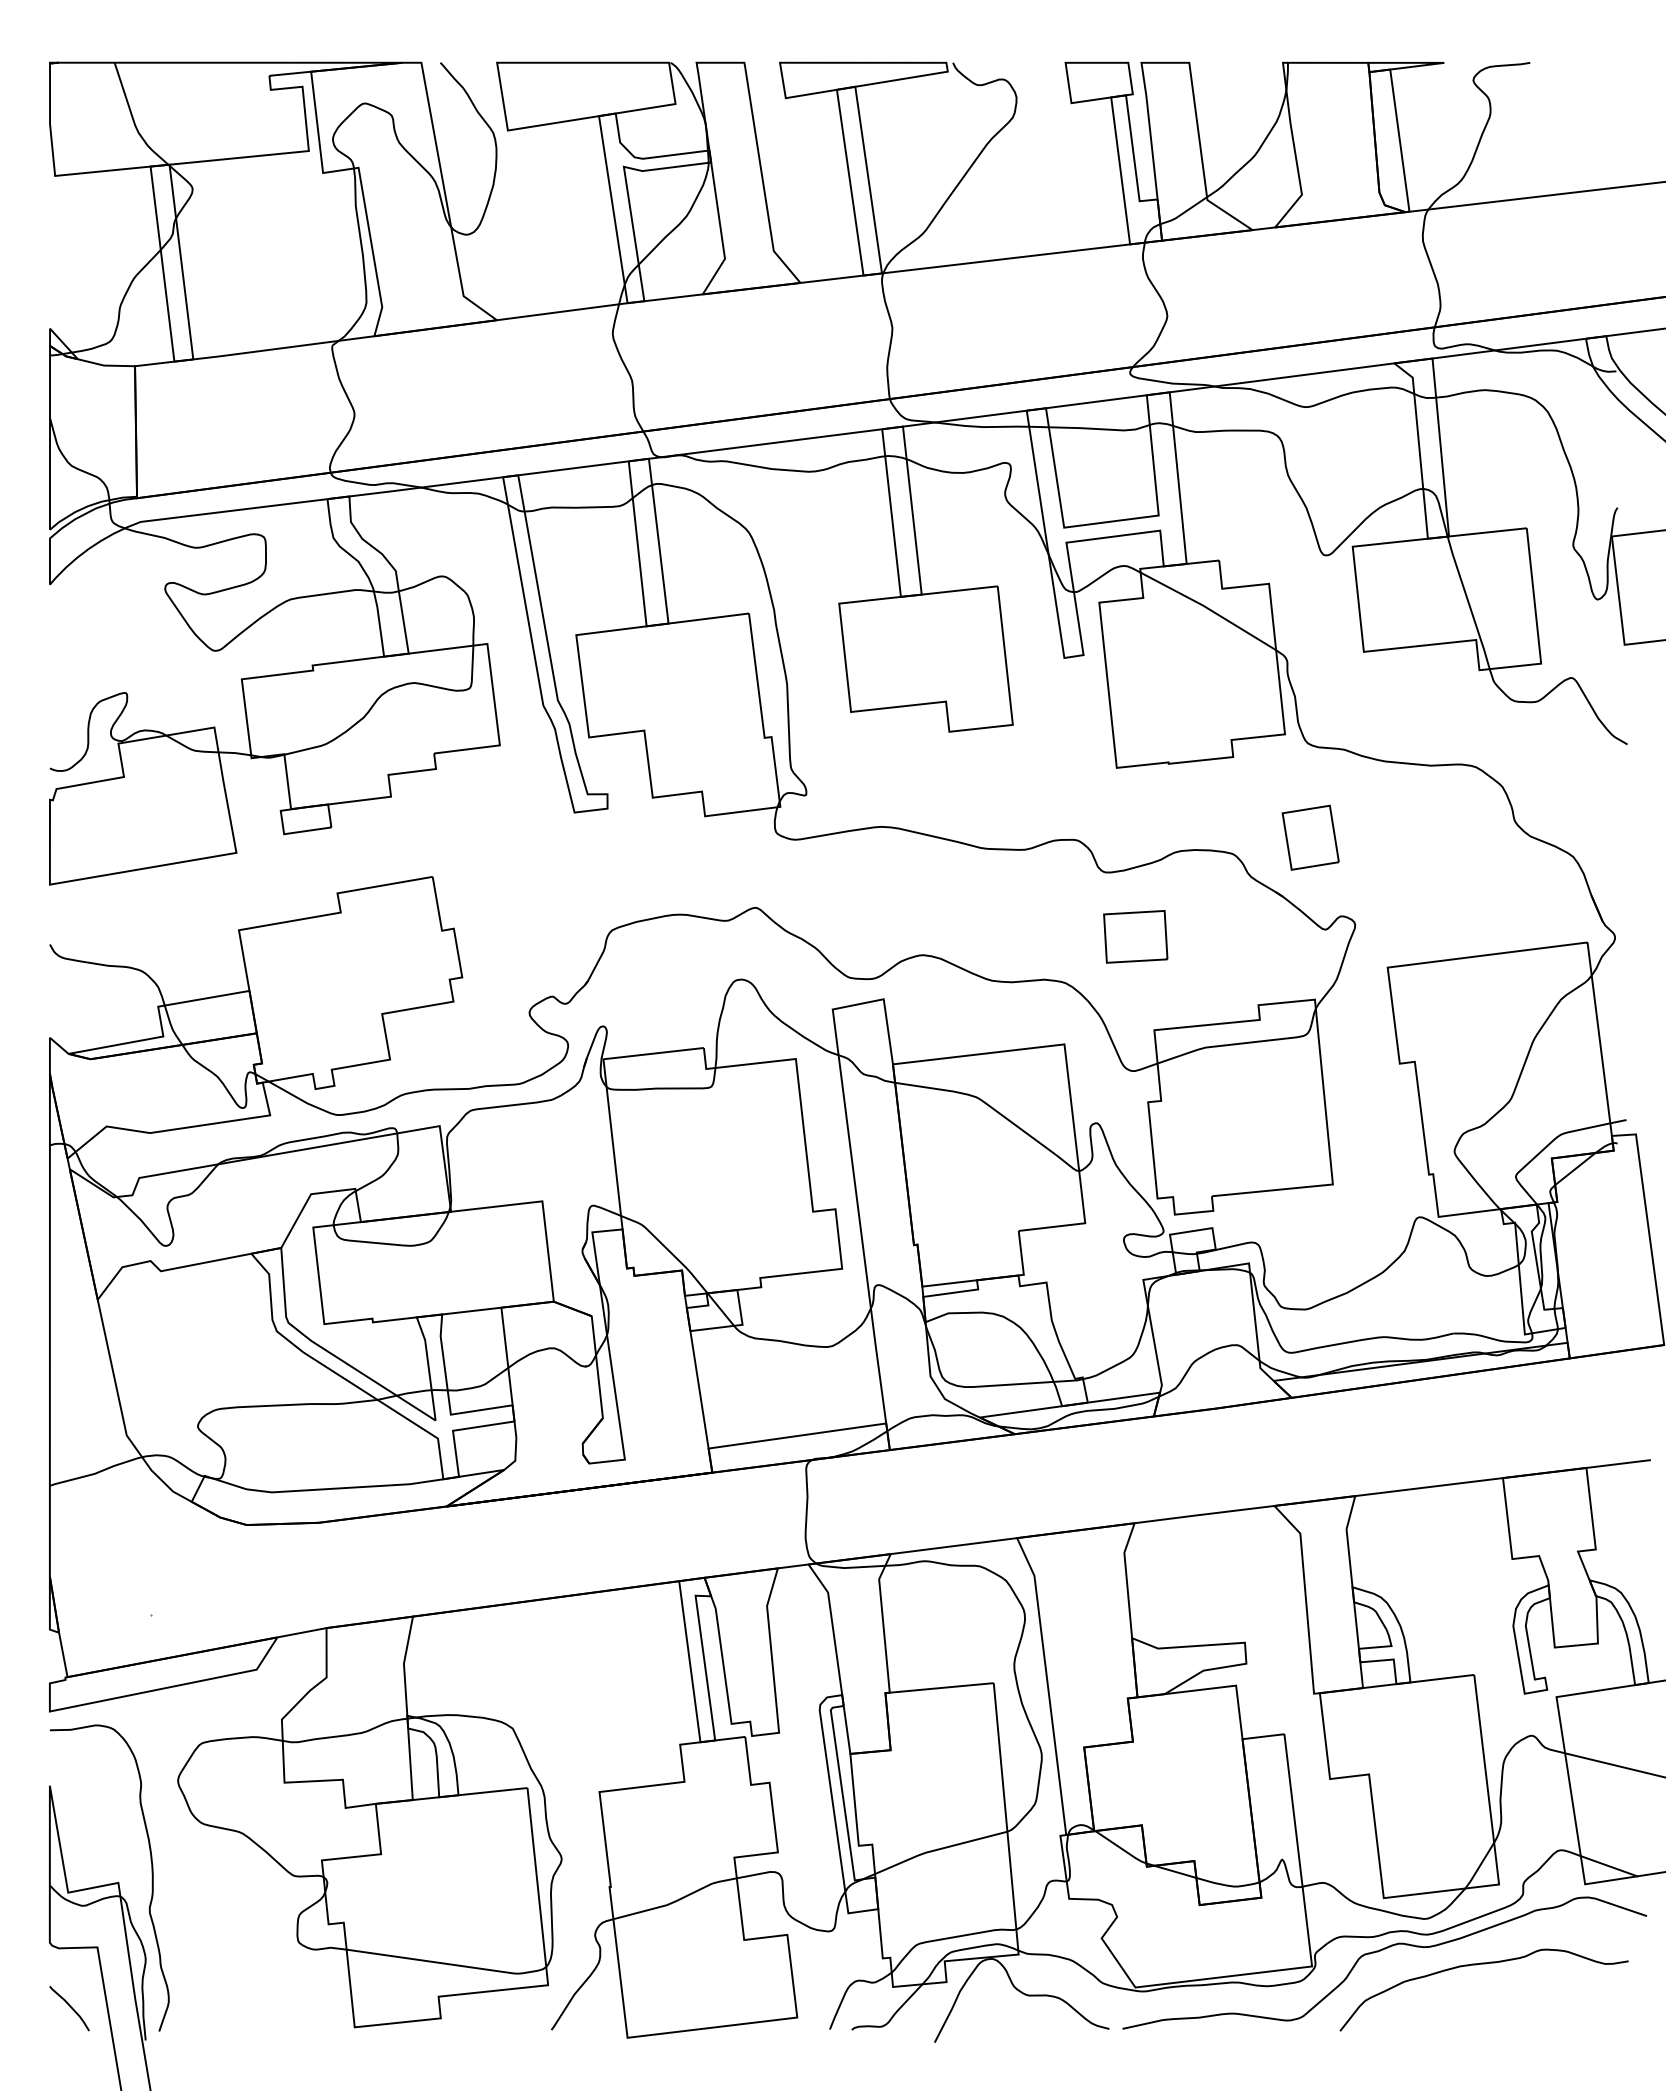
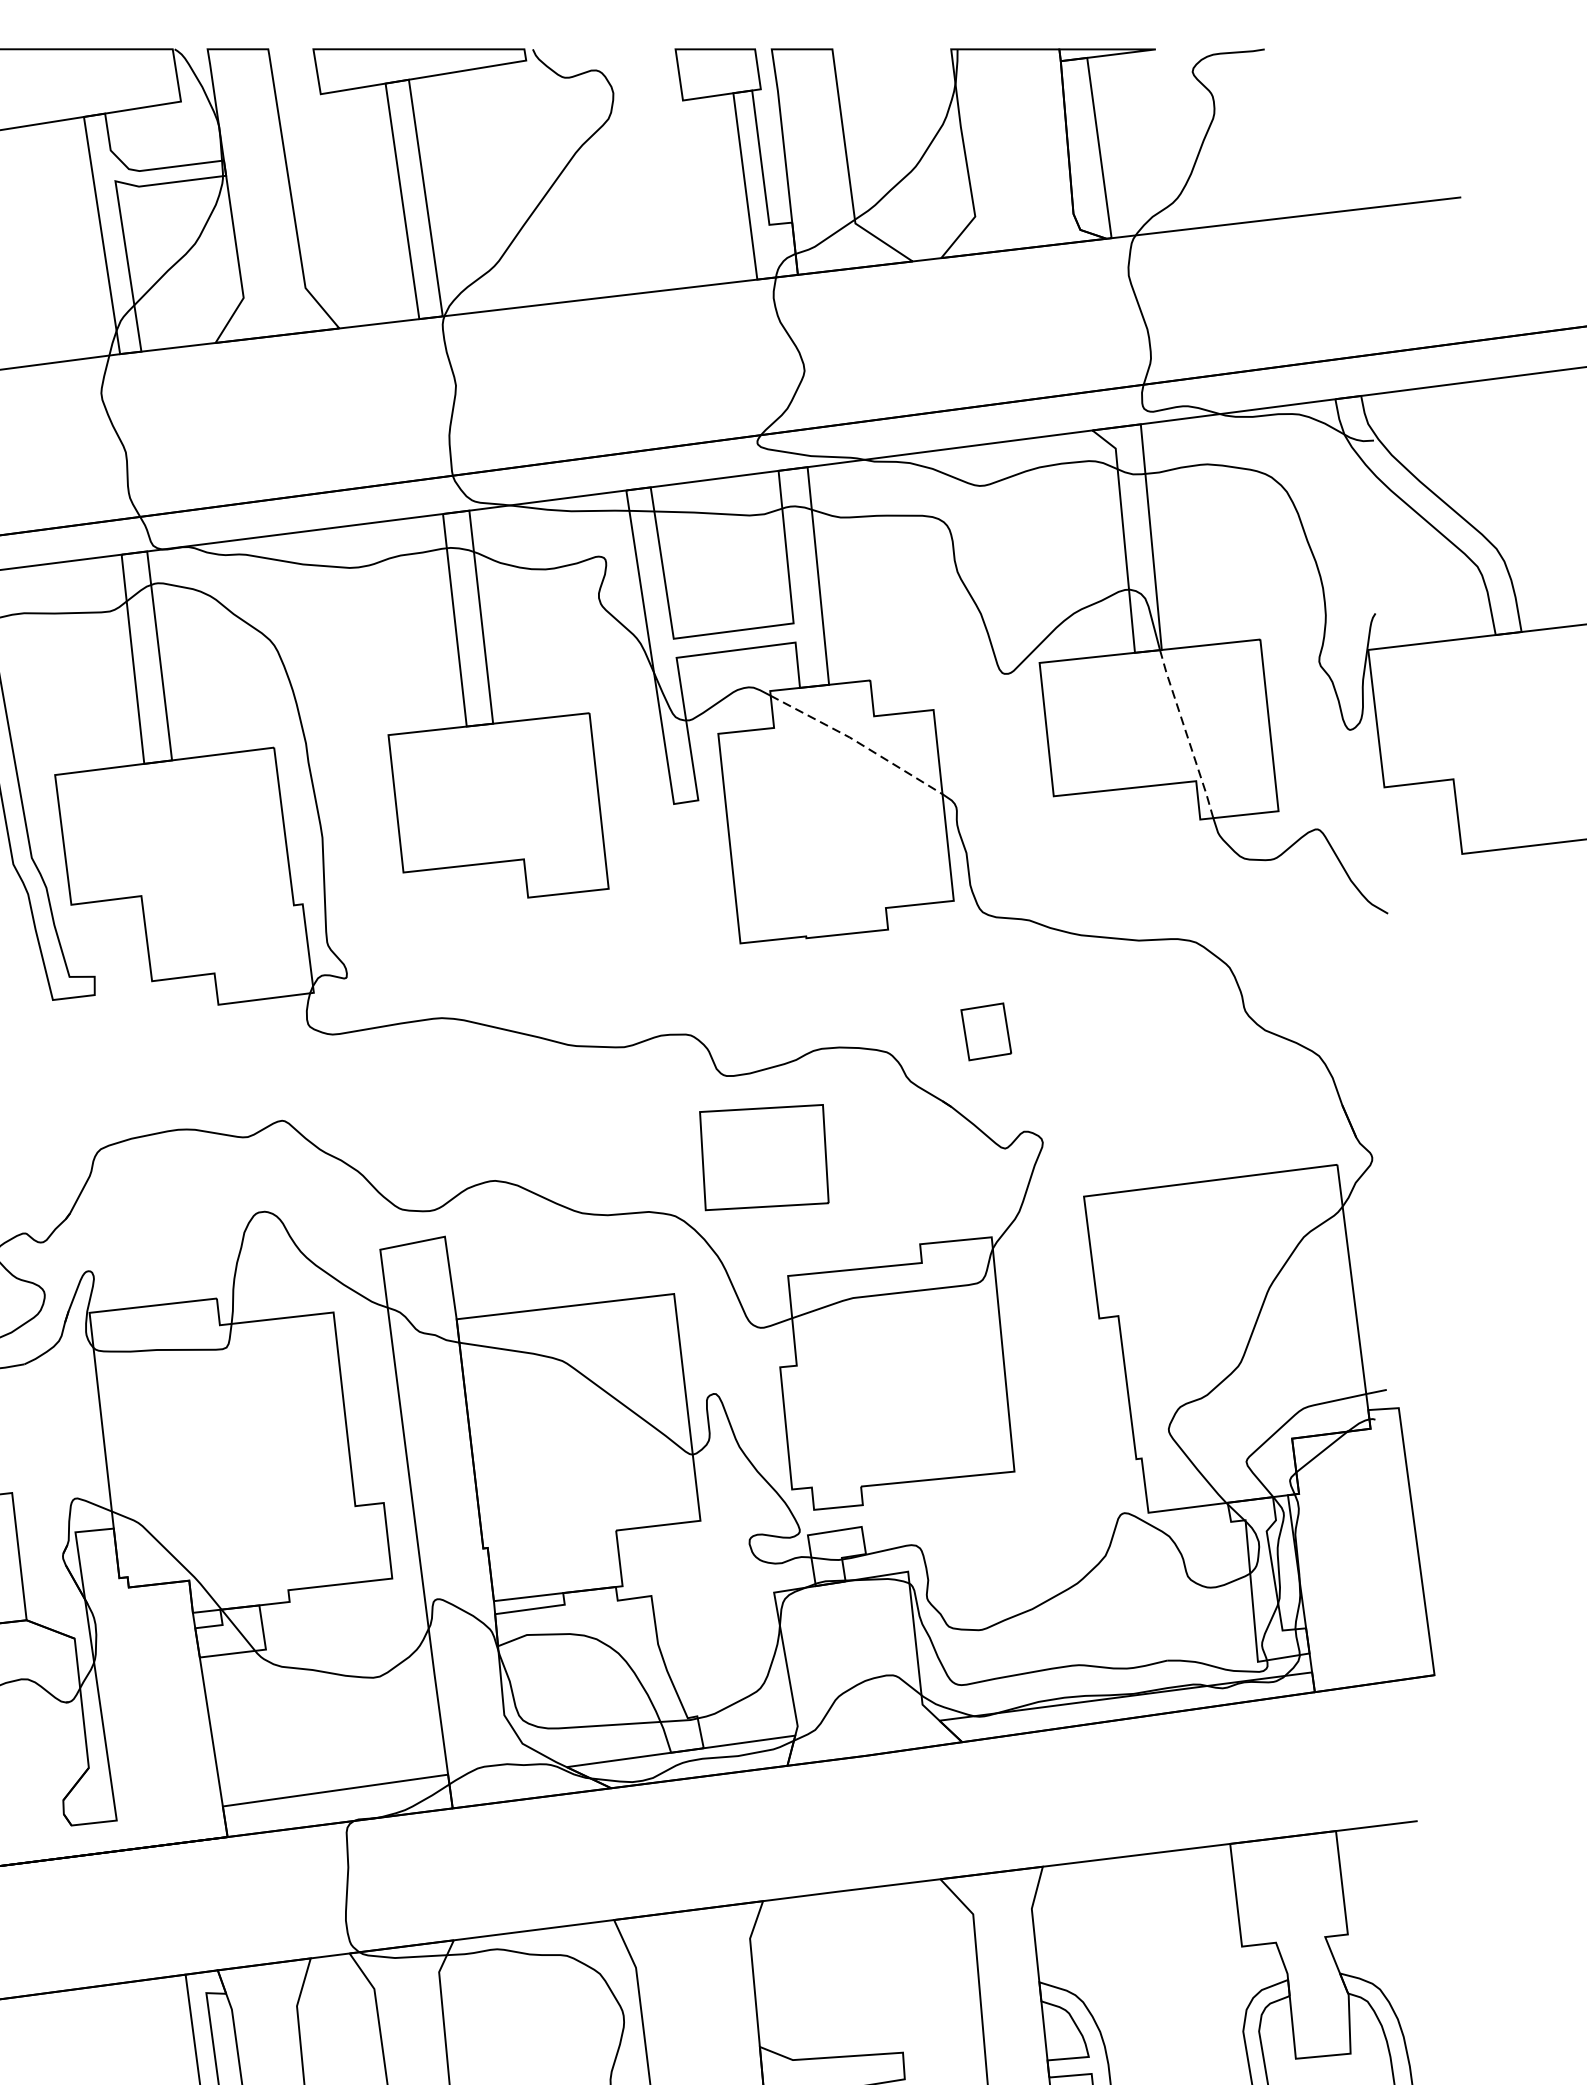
line: (1468, 603) -> (1186, 734), solid -> dashed
line: (1208, 609) -> (856, 742), solid -> dashed
part: (1310, 837) -> (986, 1031), size x0.7
part: (1135, 936) -> (764, 1157), size x1.6

